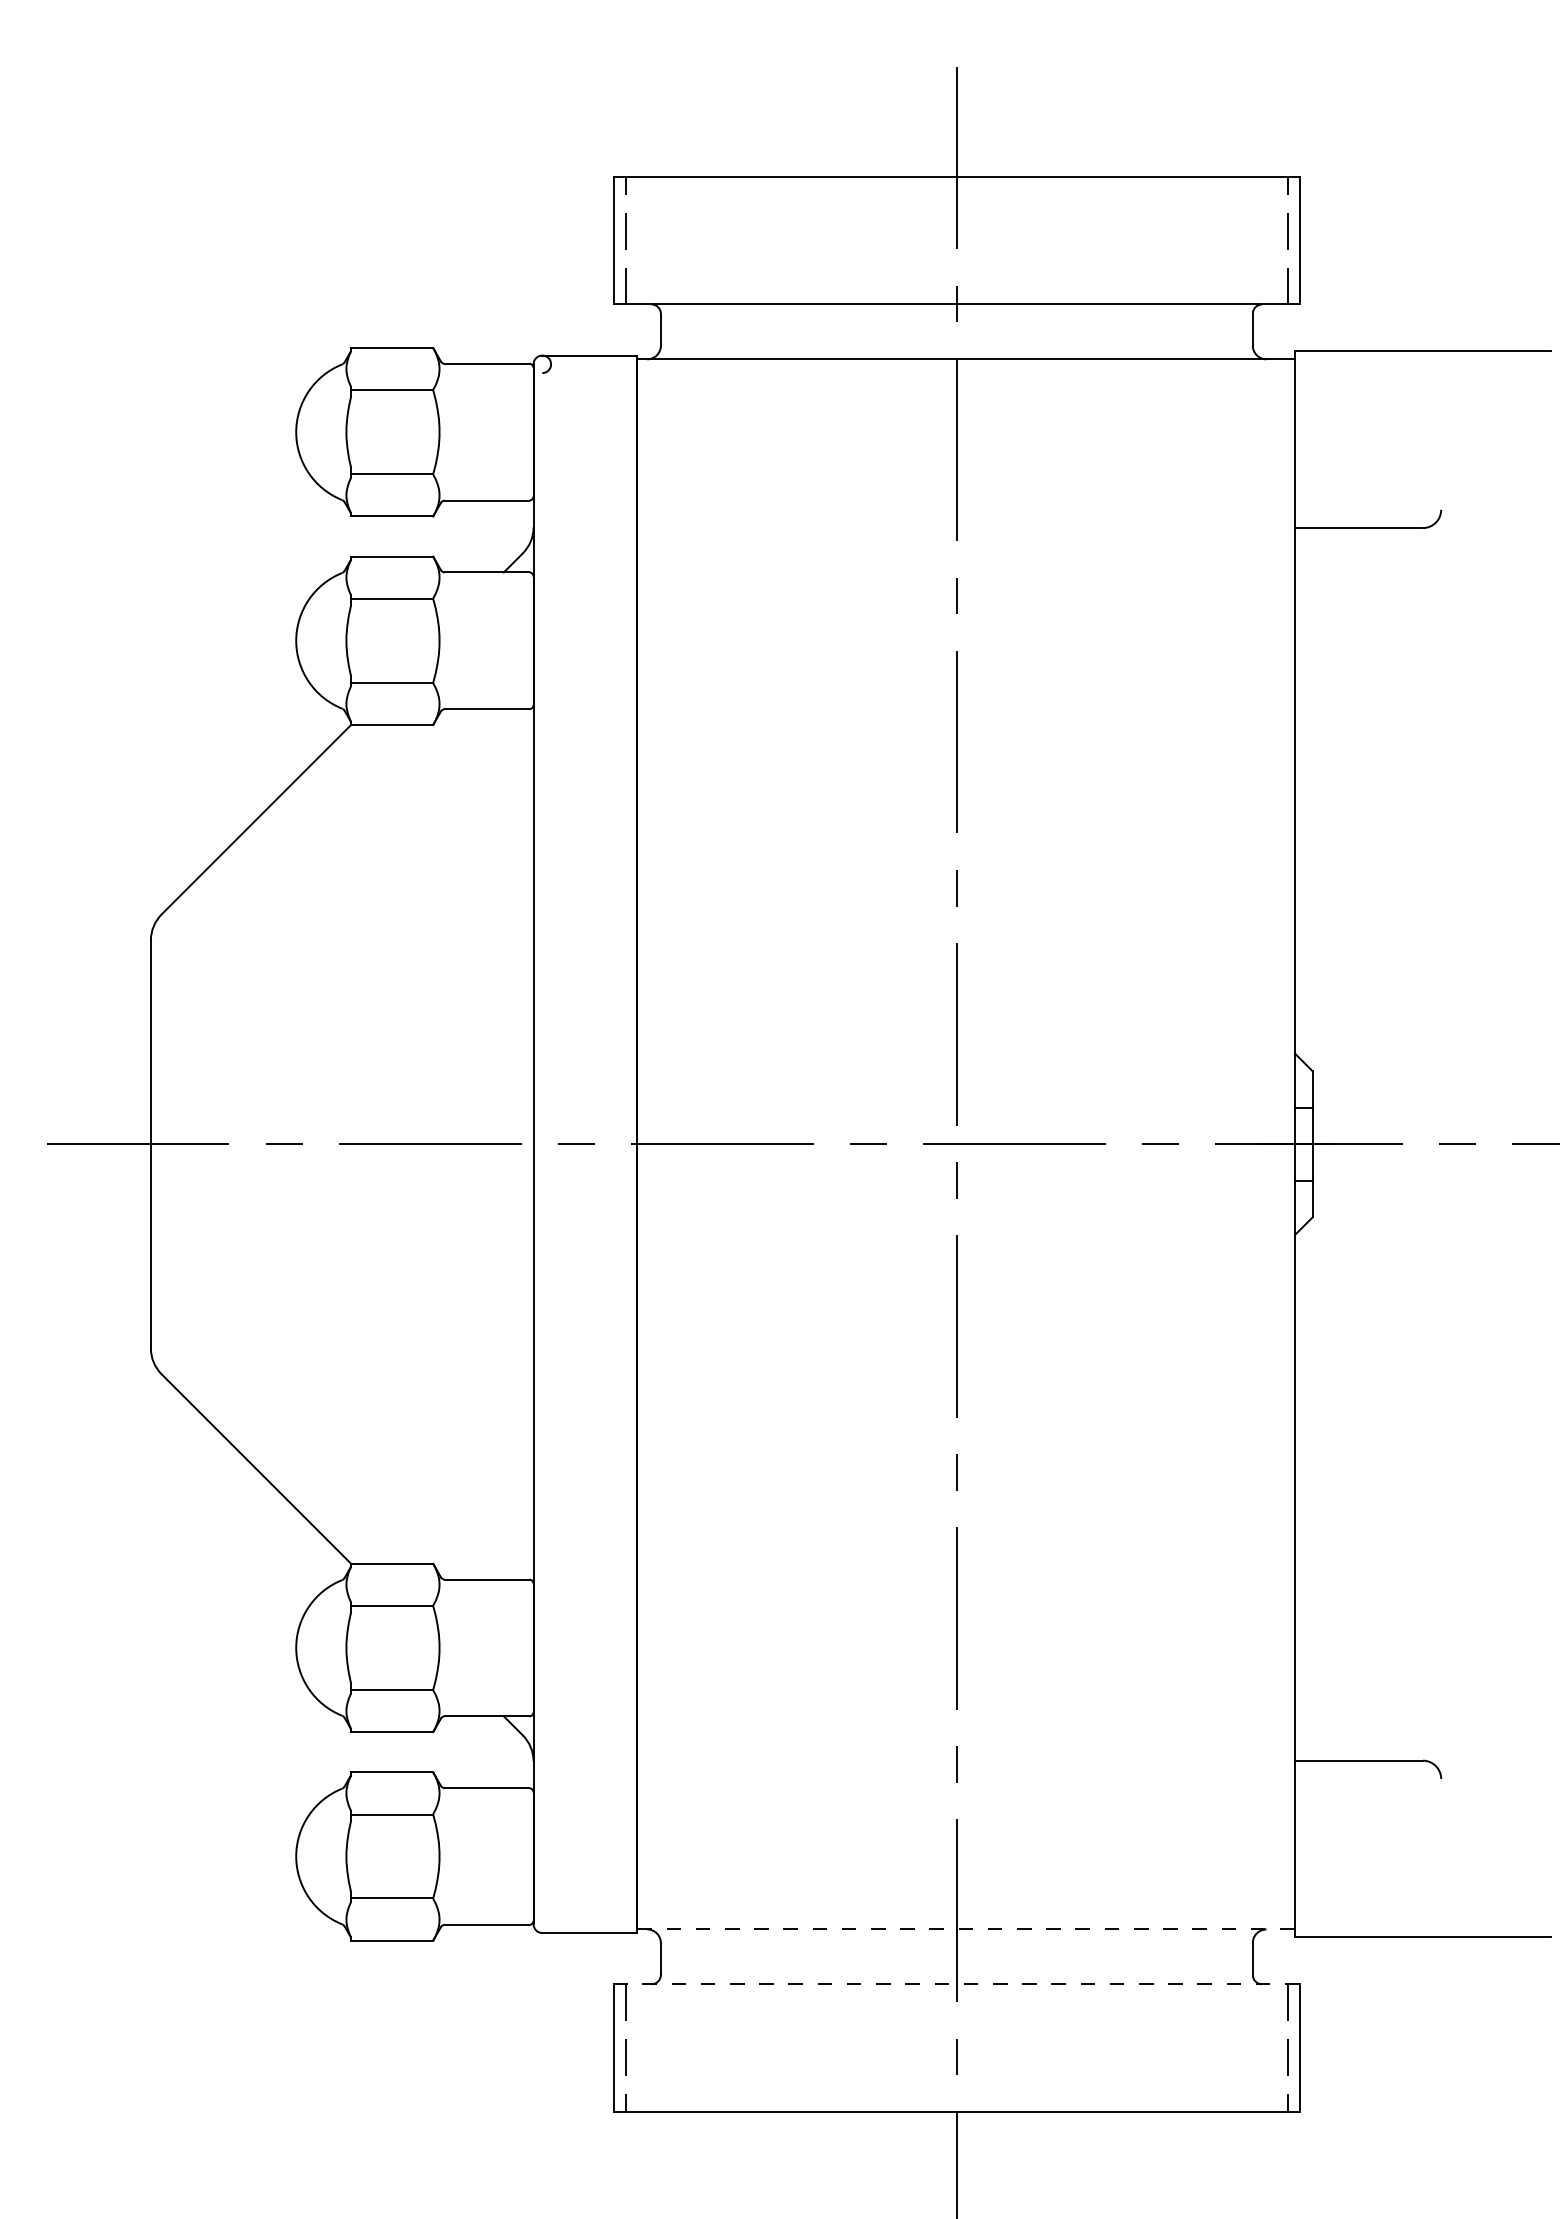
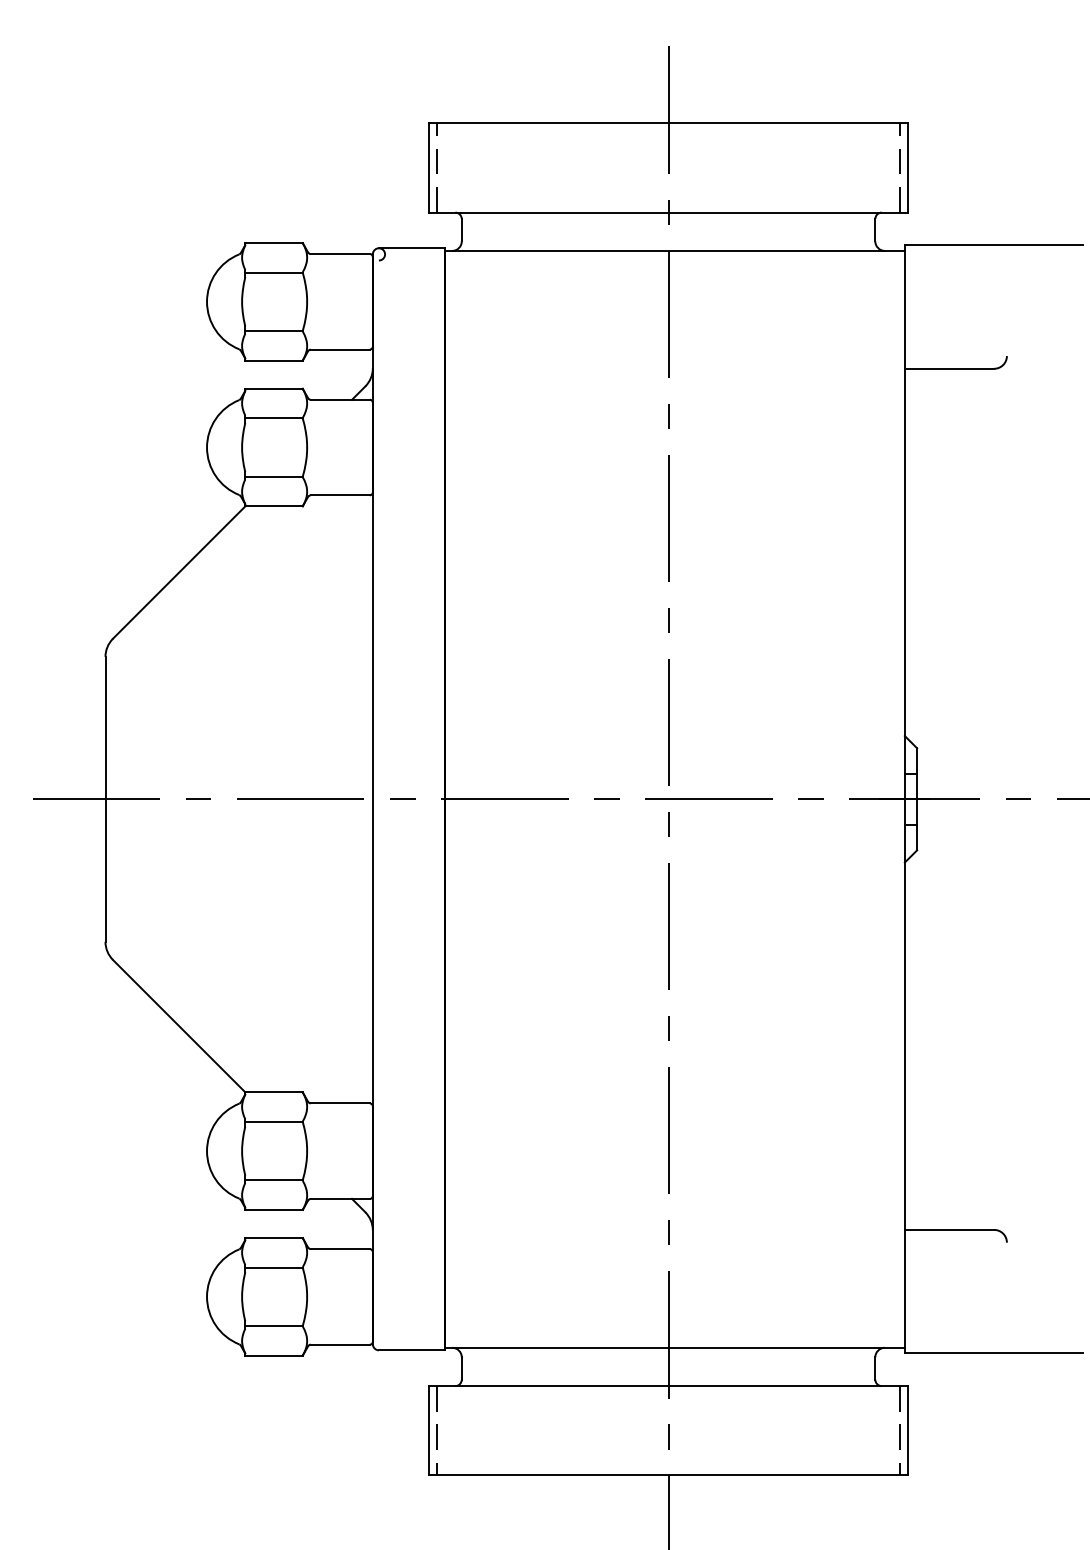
line: (966, 1928) -> (675, 1347), dashed -> solid
line: (956, 1984) -> (668, 1386), dashed -> solid

